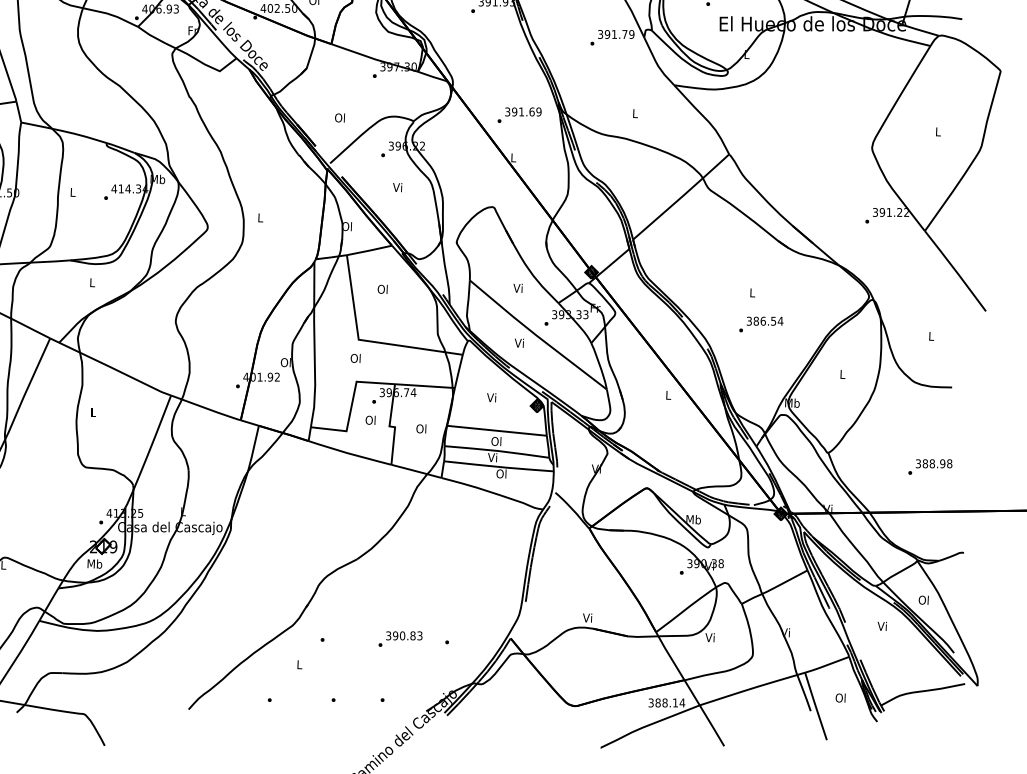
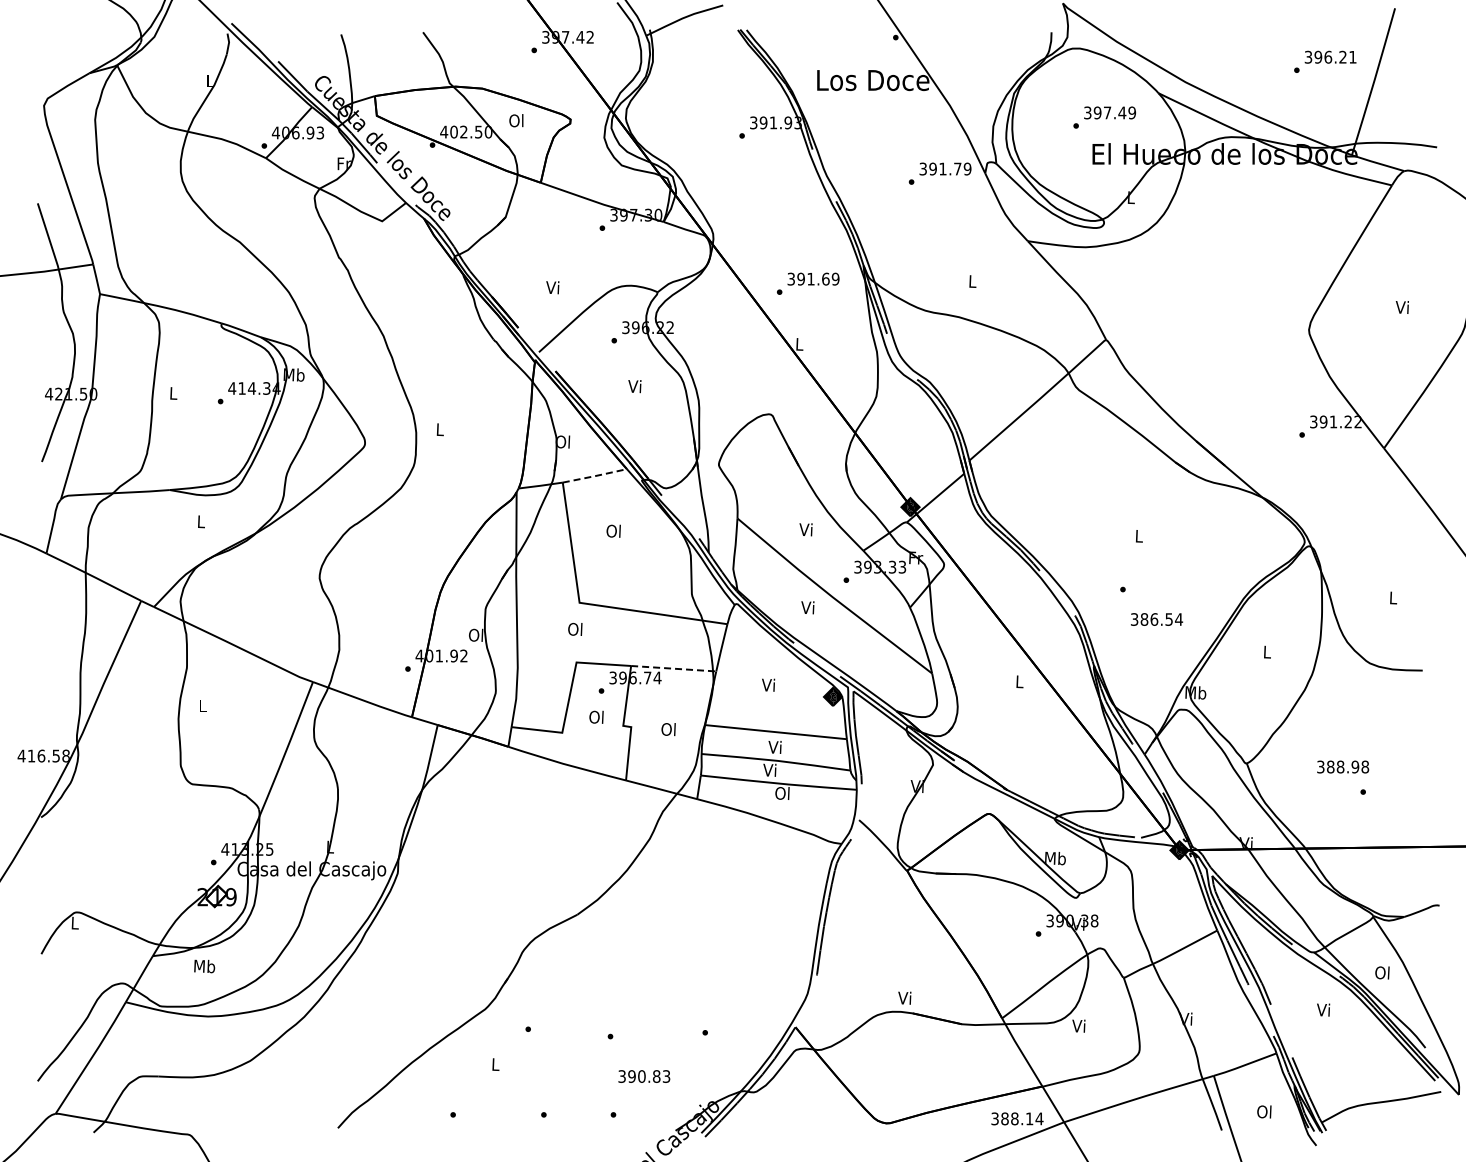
text: (339, 117) -> (552, 287), Ol -> Vi
text: (937, 131) -> (1401, 307), L -> Vi
line: (369, 250) -> (594, 476), solid -> dashed
text: (765, 321) -> (1157, 619), moved
line: (424, 385) -> (673, 668), solid -> dashed
text: (496, 440) -> (775, 746), Ol -> Vi
text: (934, 463) -> (1343, 766), moved
text: (94, 564) -> (204, 966), moved
text: (404, 635) -> (644, 1076), moved

